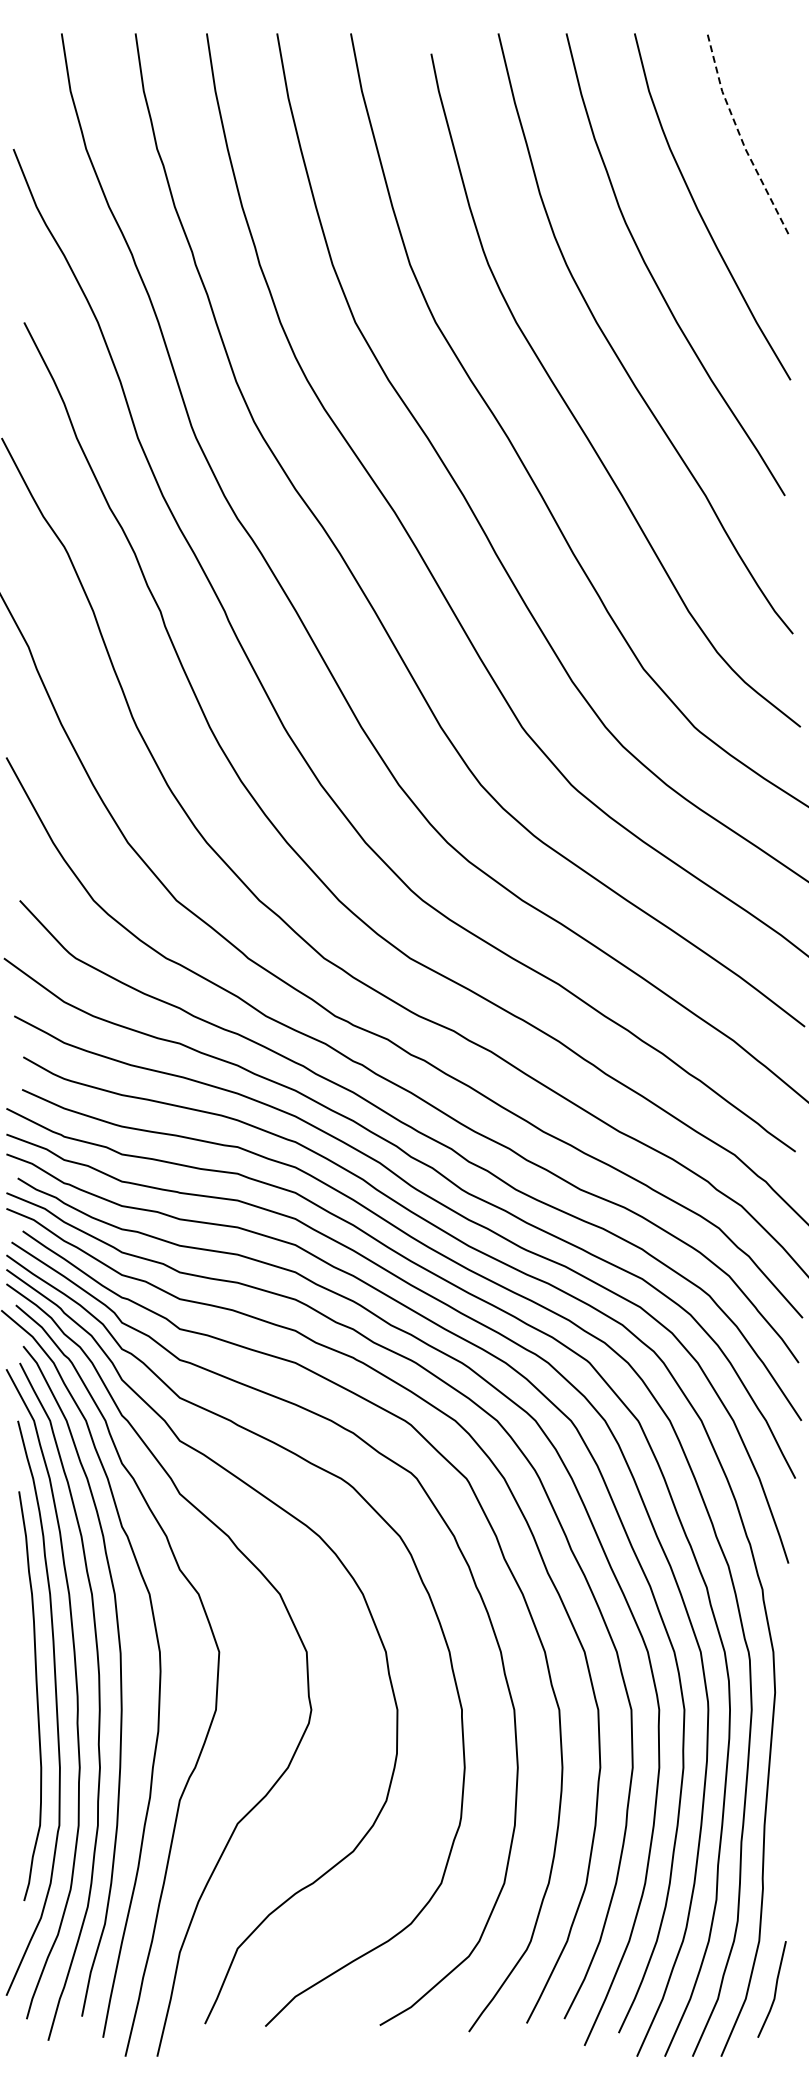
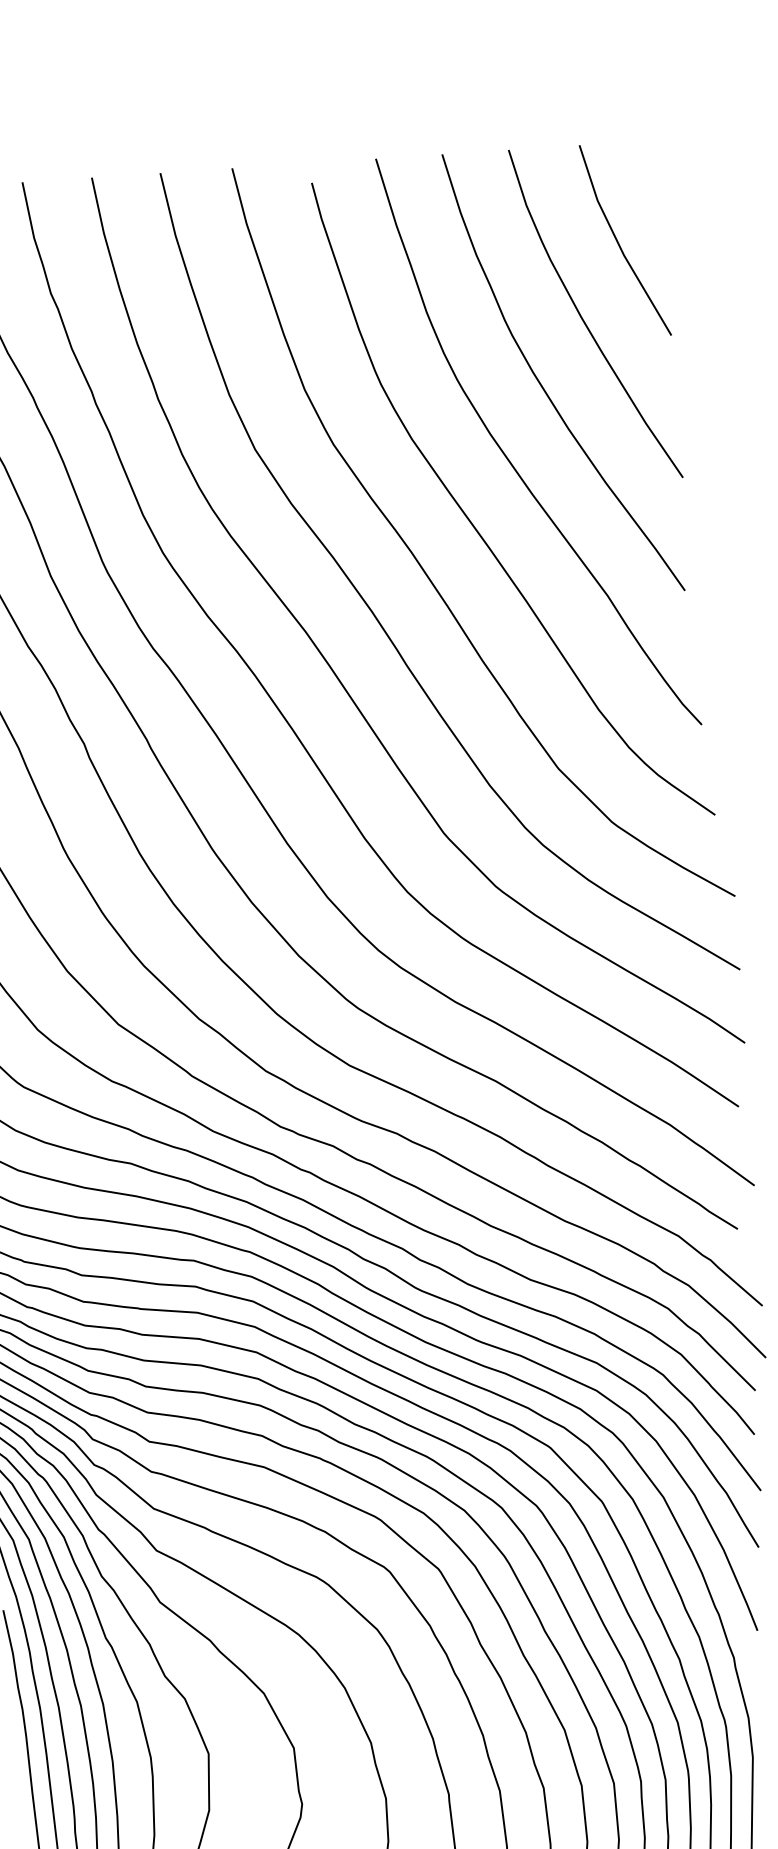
line: (740, 136) -> (618, 243), dashed -> solid

